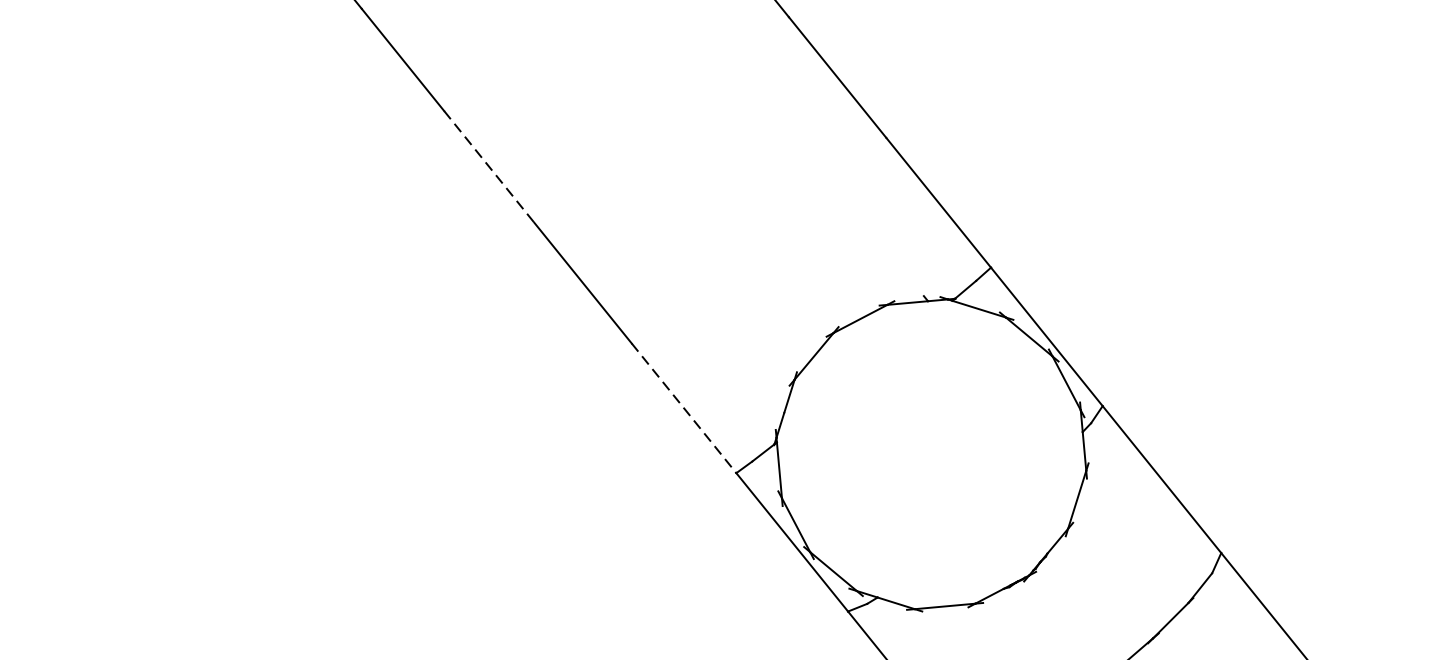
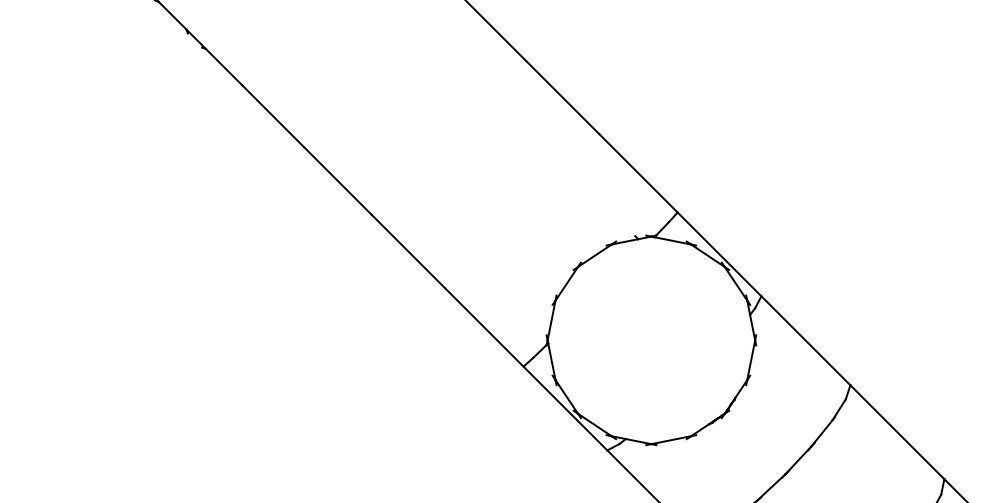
line: (489, 167) -> (338, 181), dashed -> solid
line: (684, 408) -> (484, 327), dashed -> solid

